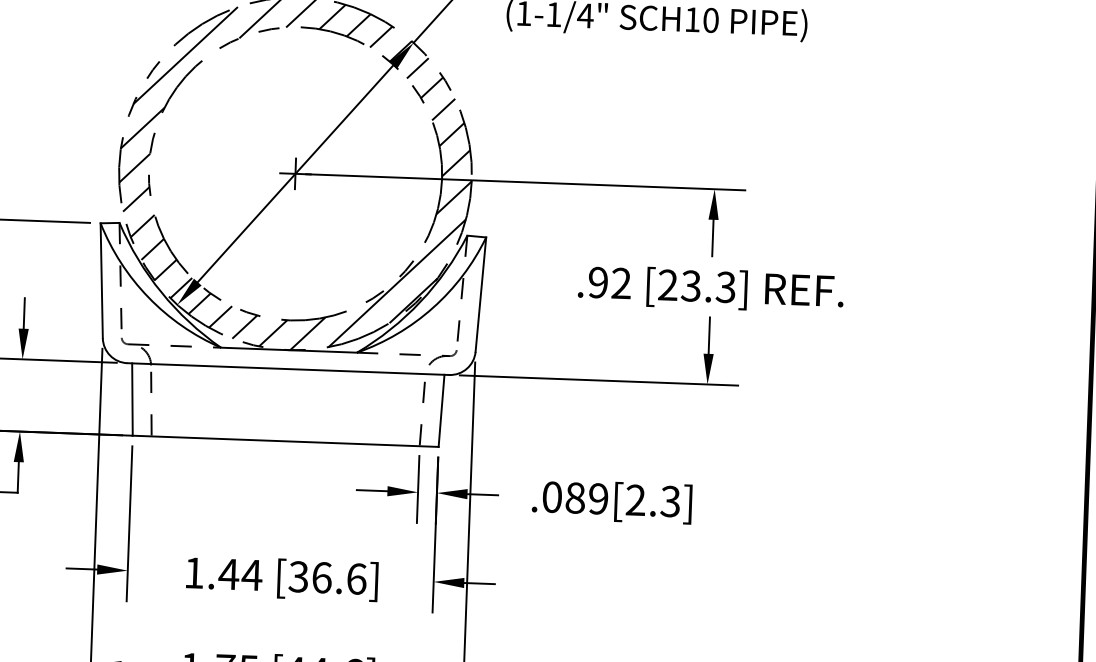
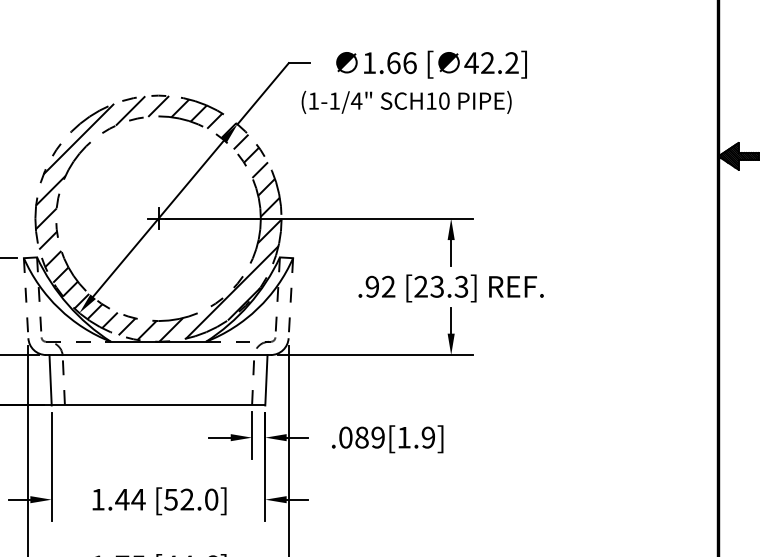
line: (102, 281) -> (26, 298), solid -> dashed
line: (480, 295) -> (290, 298), solid -> dashed
text: (652, 500) -> (415, 437), .089[2.3] -> .089[1.9]
text: (327, 577) -> (191, 499), [36.6] -> [52.0]

